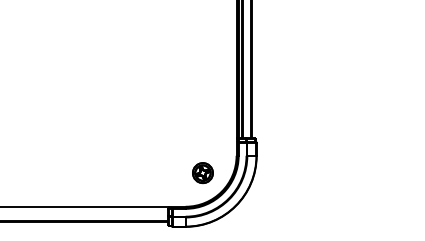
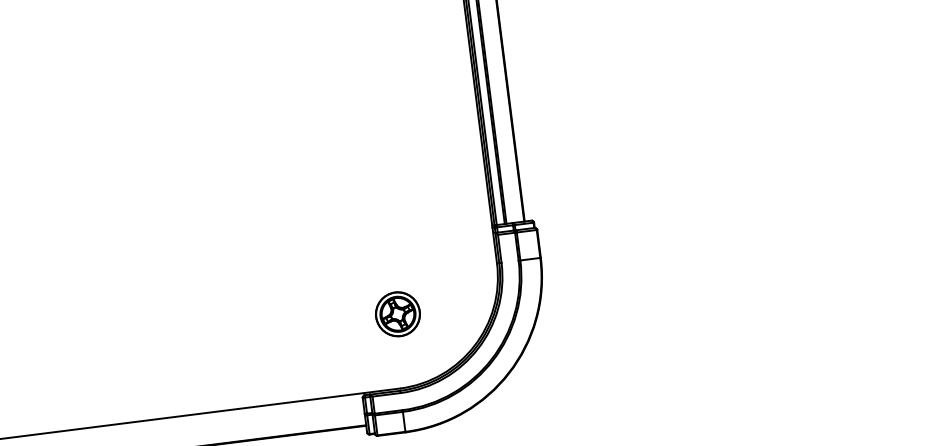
part: (202, 173) -> (397, 315), moved

